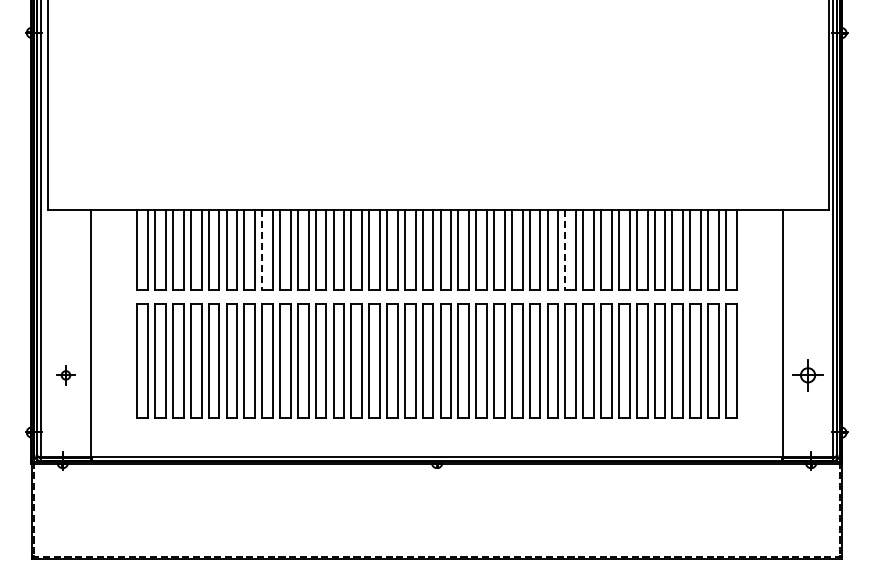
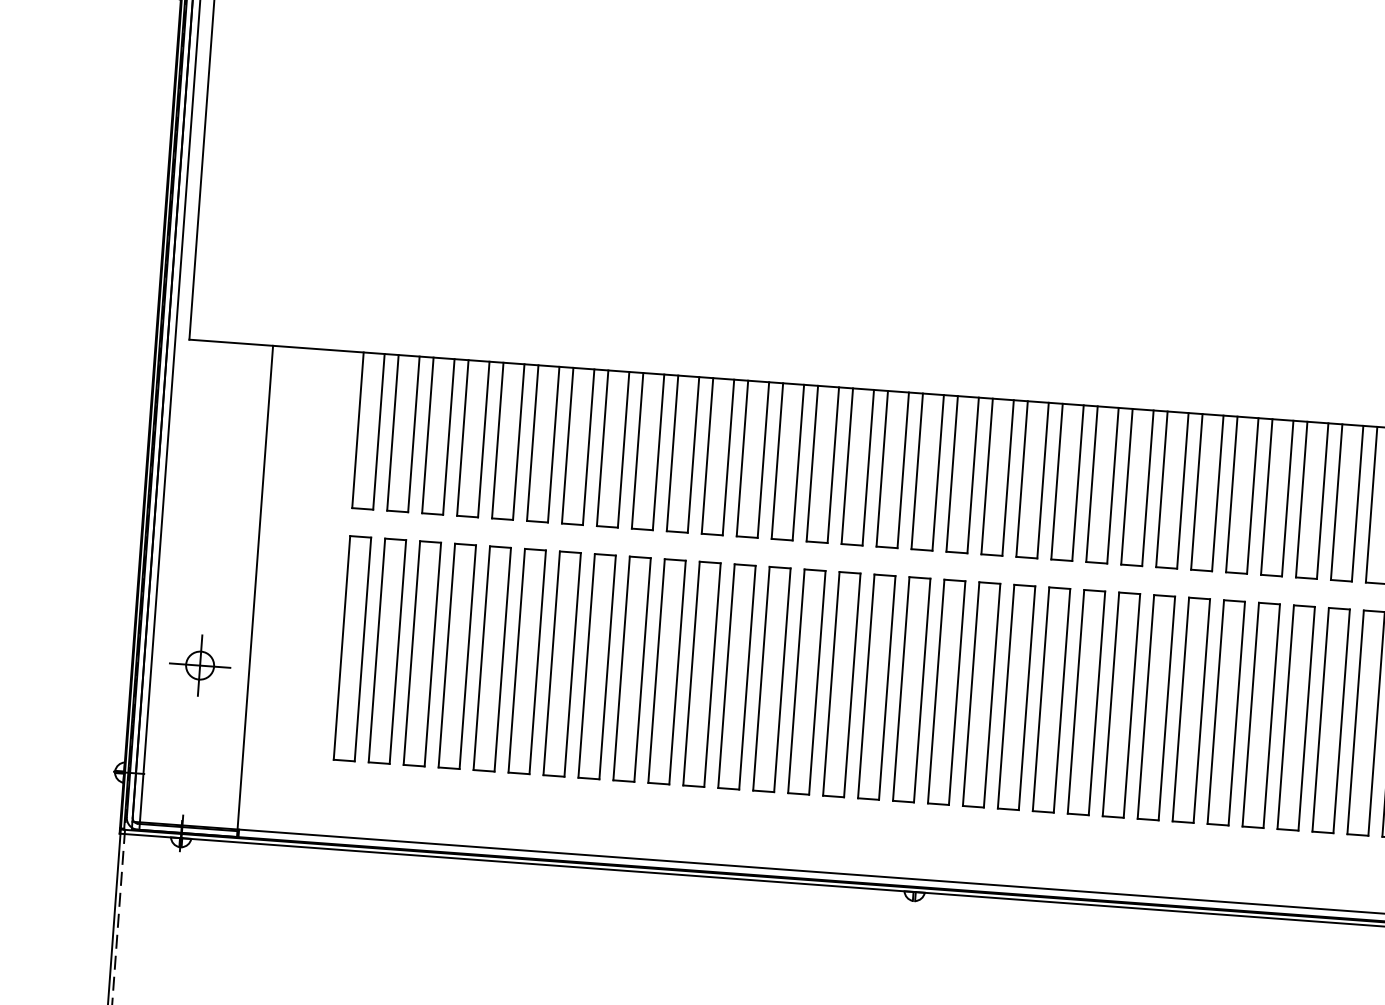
line: (262, 250) -> (603, 449), dashed -> solid
line: (565, 250) -> (1196, 492), dashed -> solid
part: (65, 375) -> (199, 665), size x1.67

